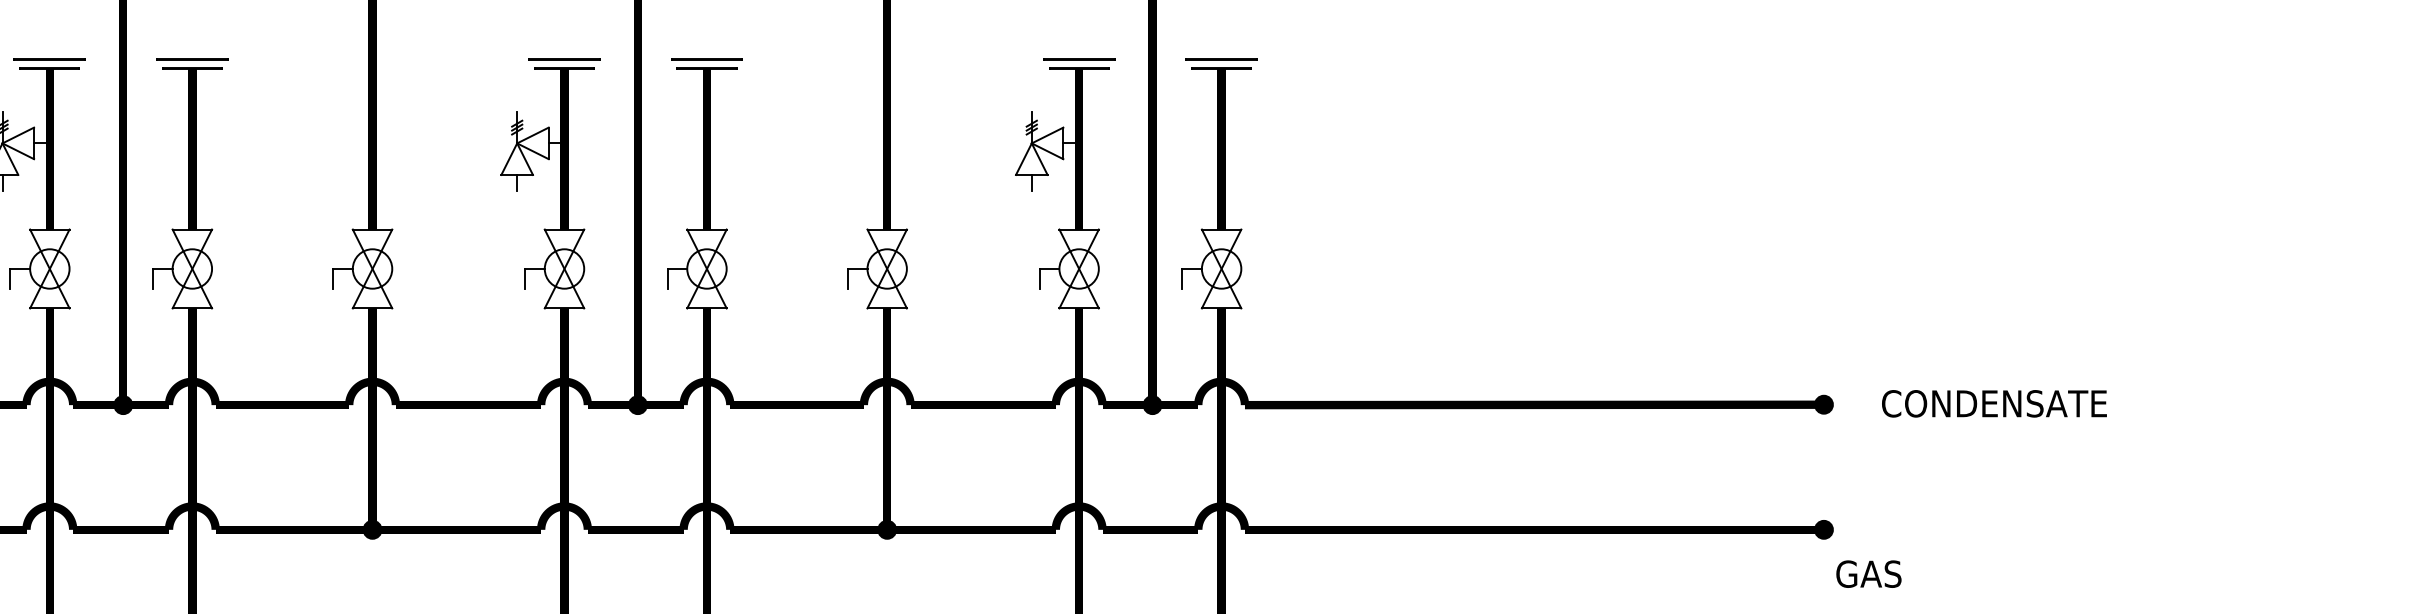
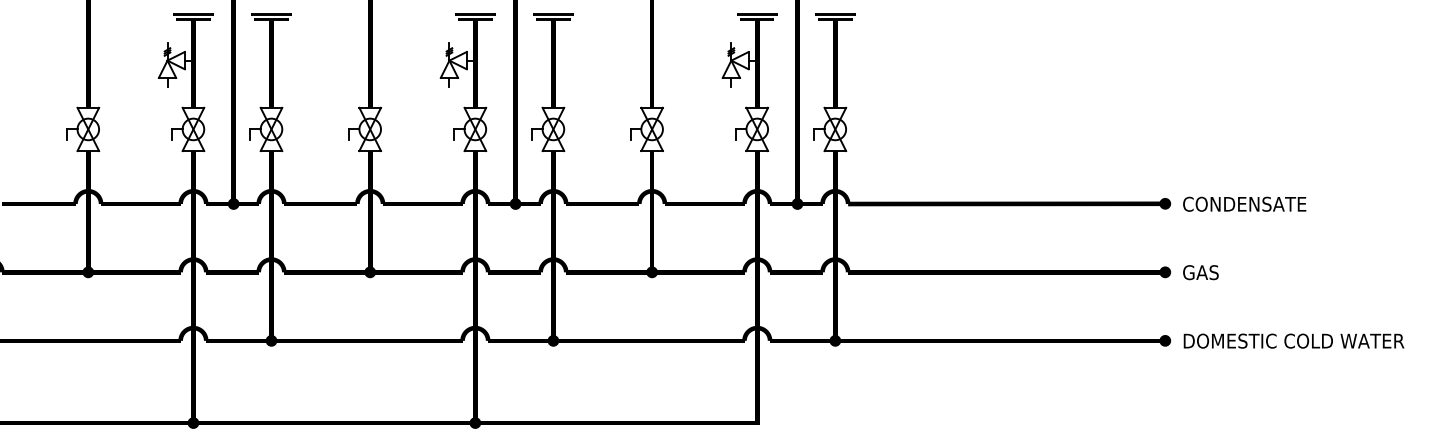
text: (1994, 402) -> (1244, 203), moved
text: (1868, 573) -> (1200, 272), moved

